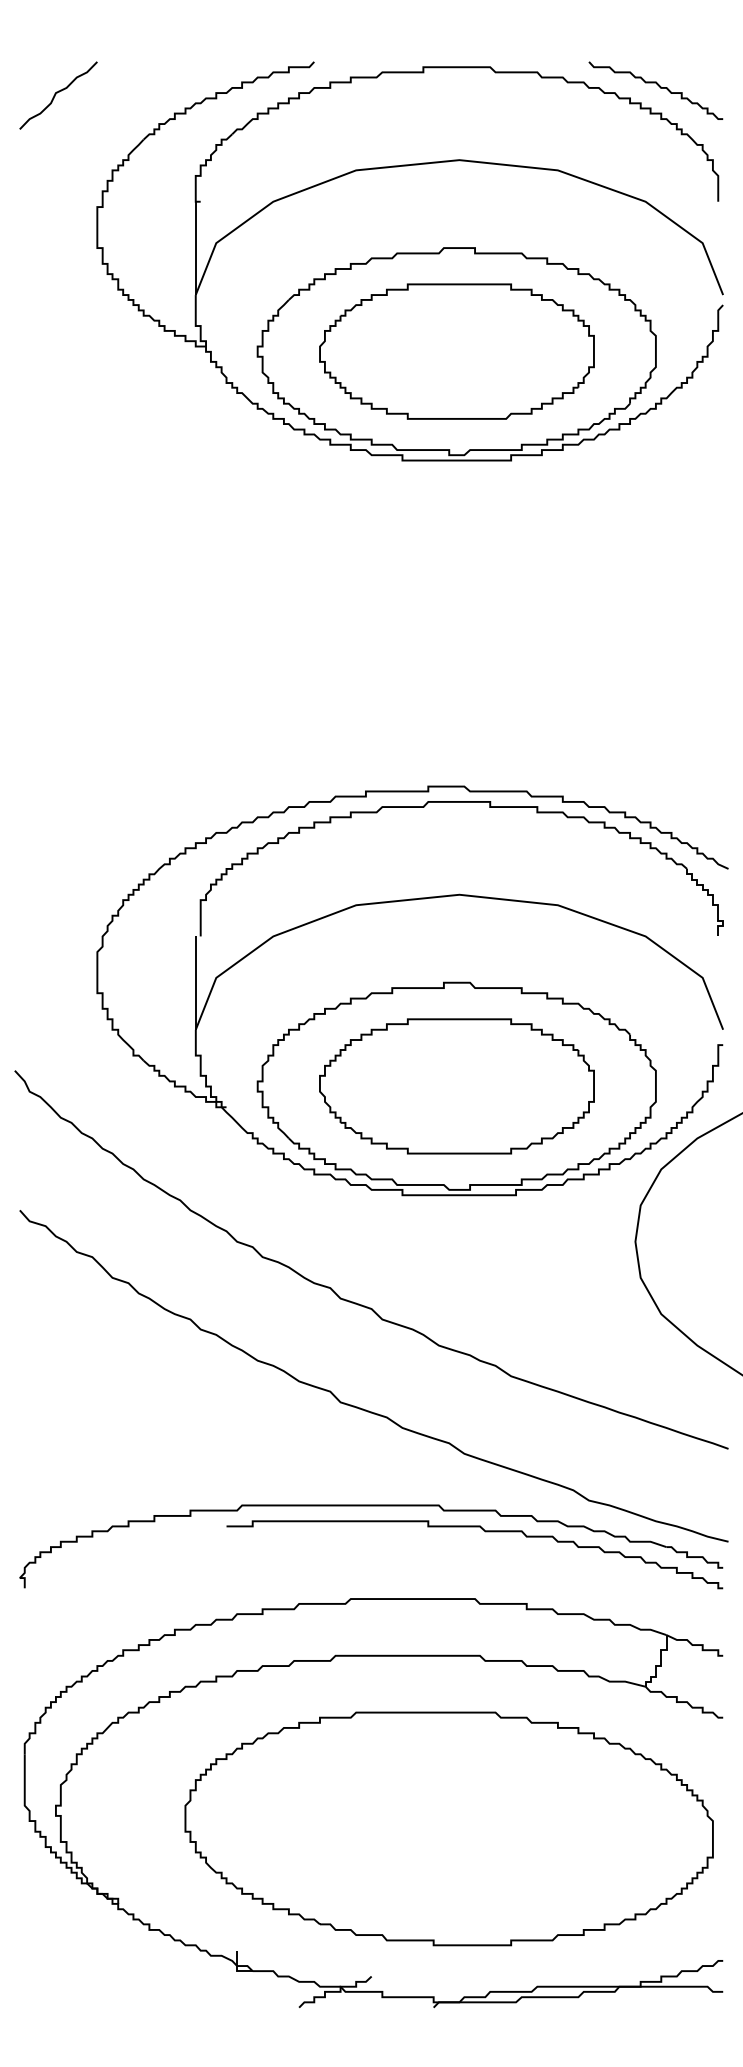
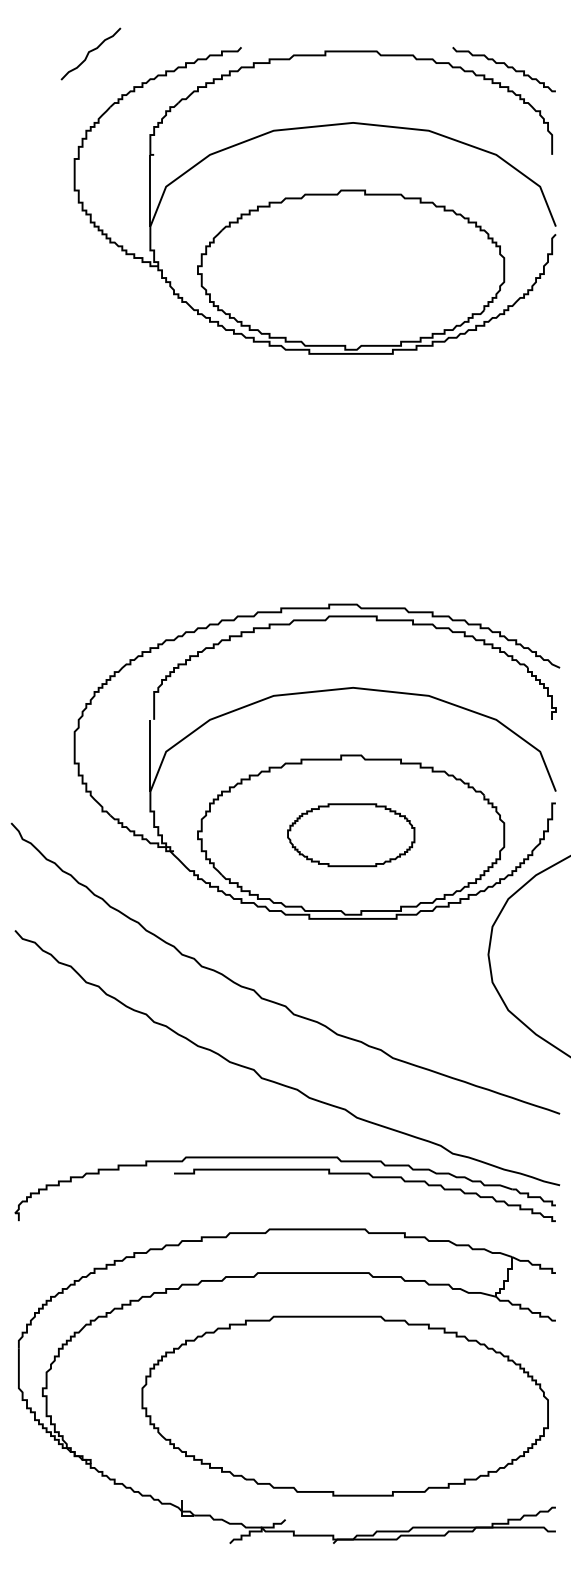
curve: (57, 93) -> (90, 52), moved
part: (456, 351) -> (350, 270), removed
part: (456, 1086) -> (350, 835), size x0.6

